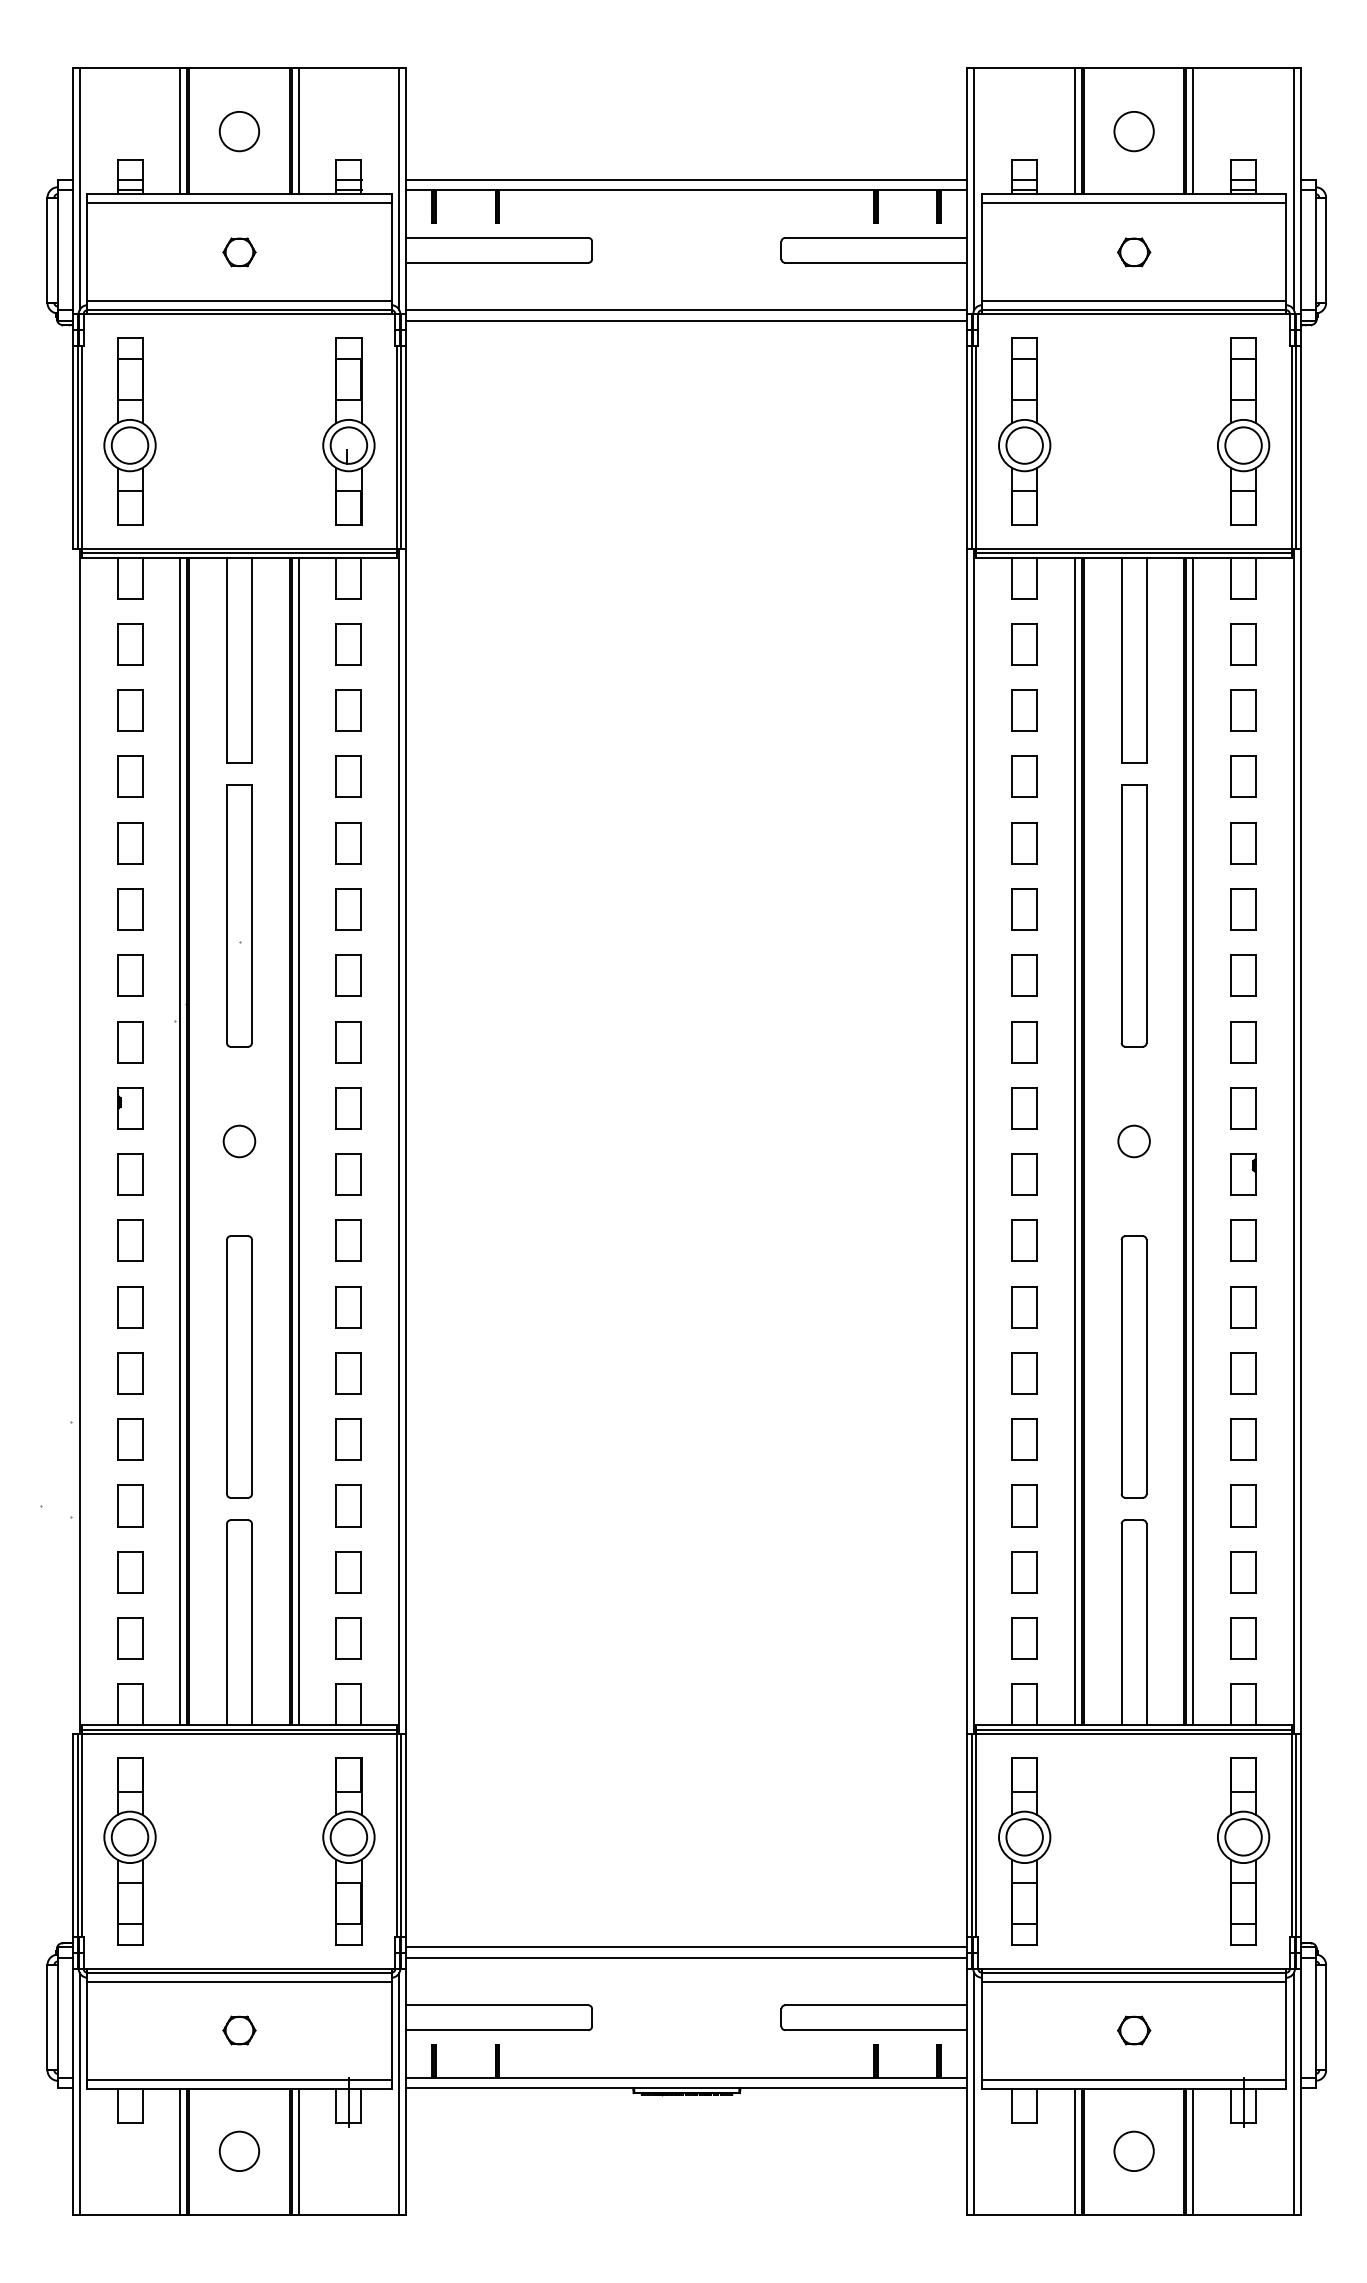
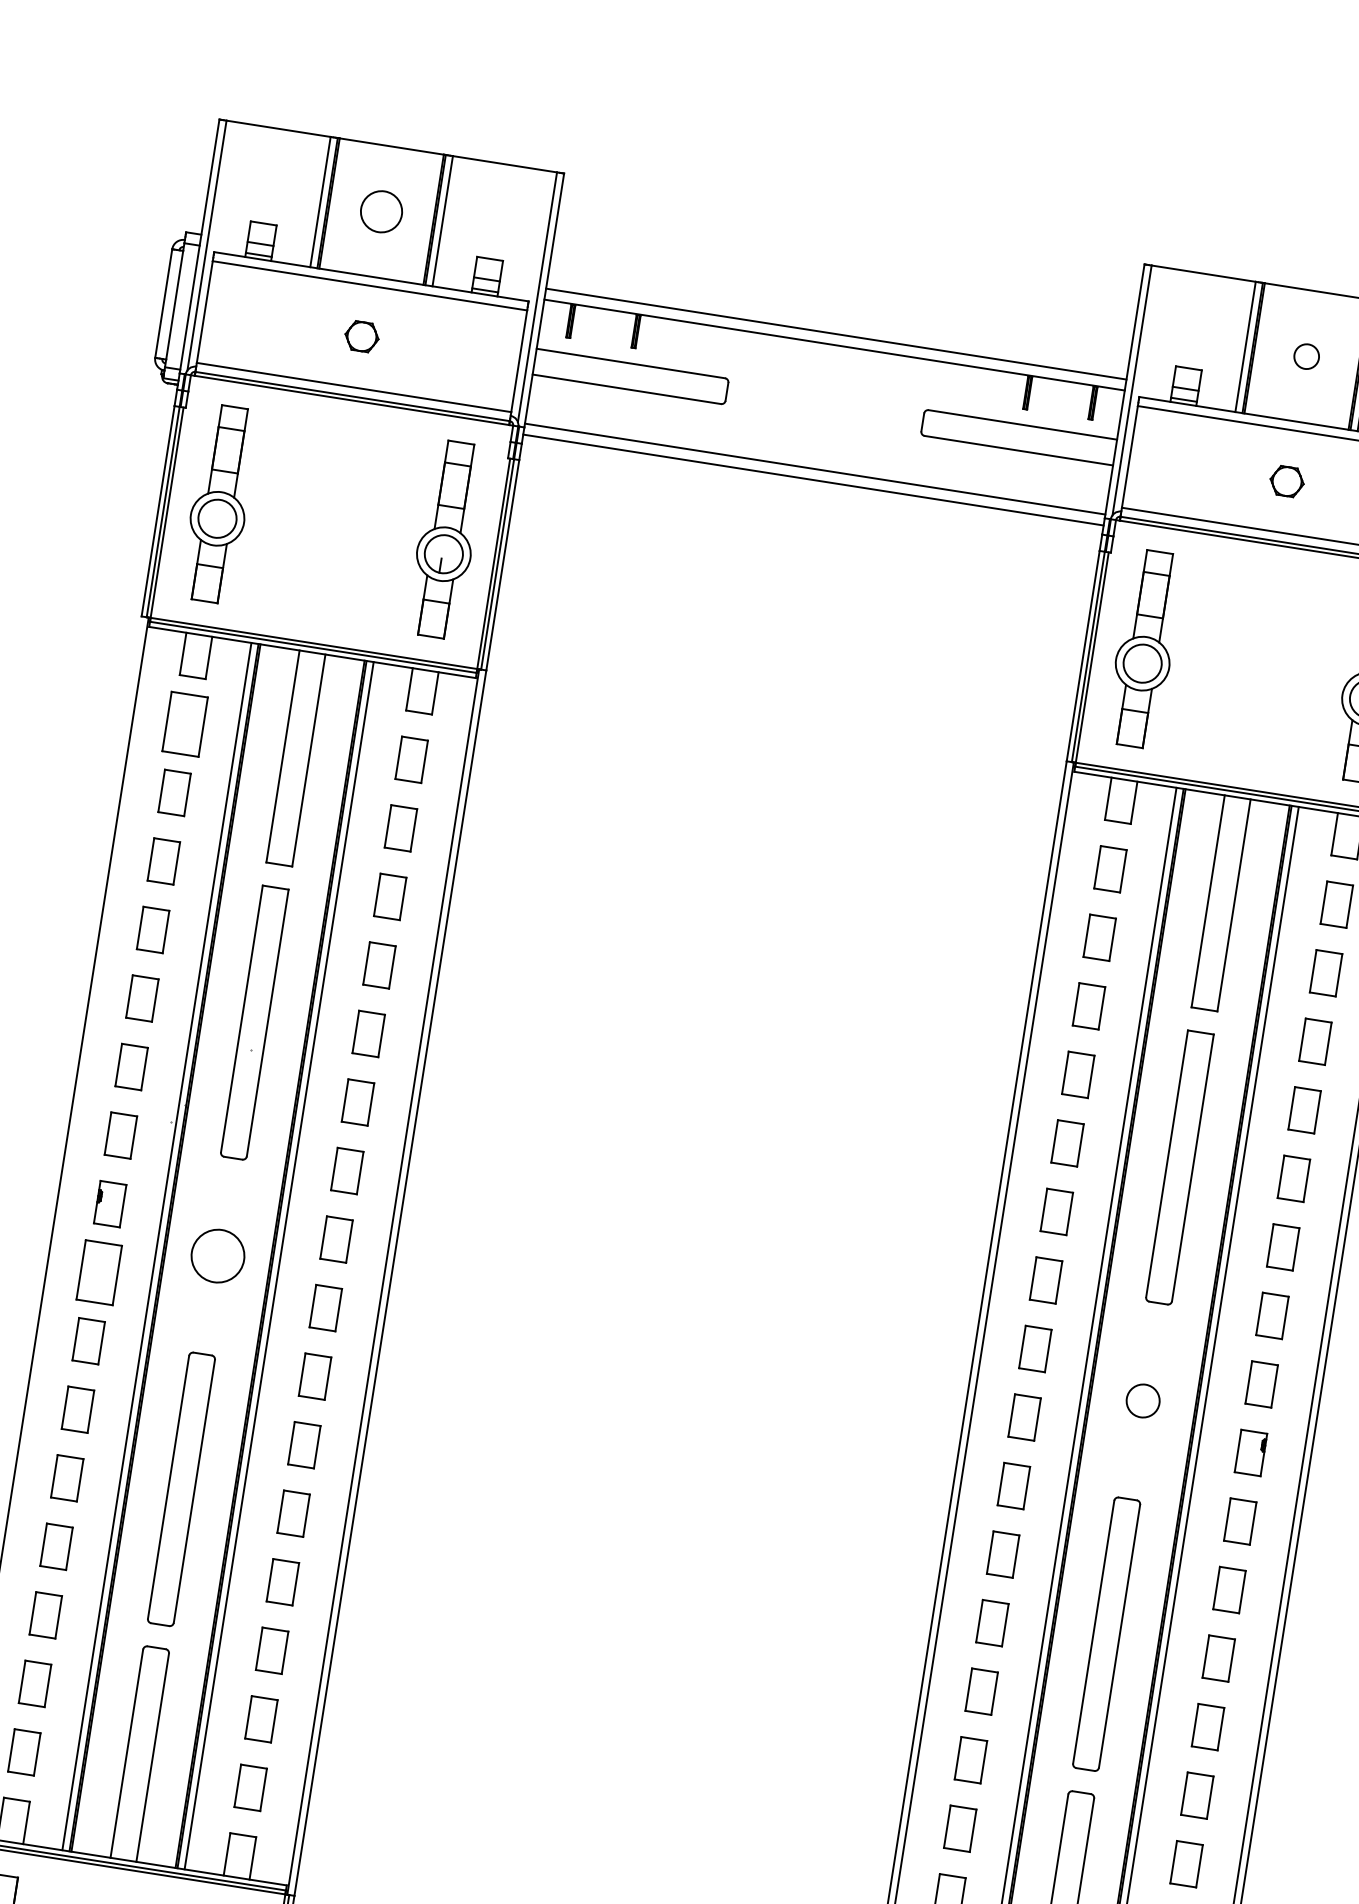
circle: (1133, 131) -> (1306, 356), size x0.6
part: (130, 644) -> (185, 724), size x1.4
circle: (239, 1141) -> (218, 1256), size x1.6
part: (130, 1174) -> (99, 1272), size x1.4

